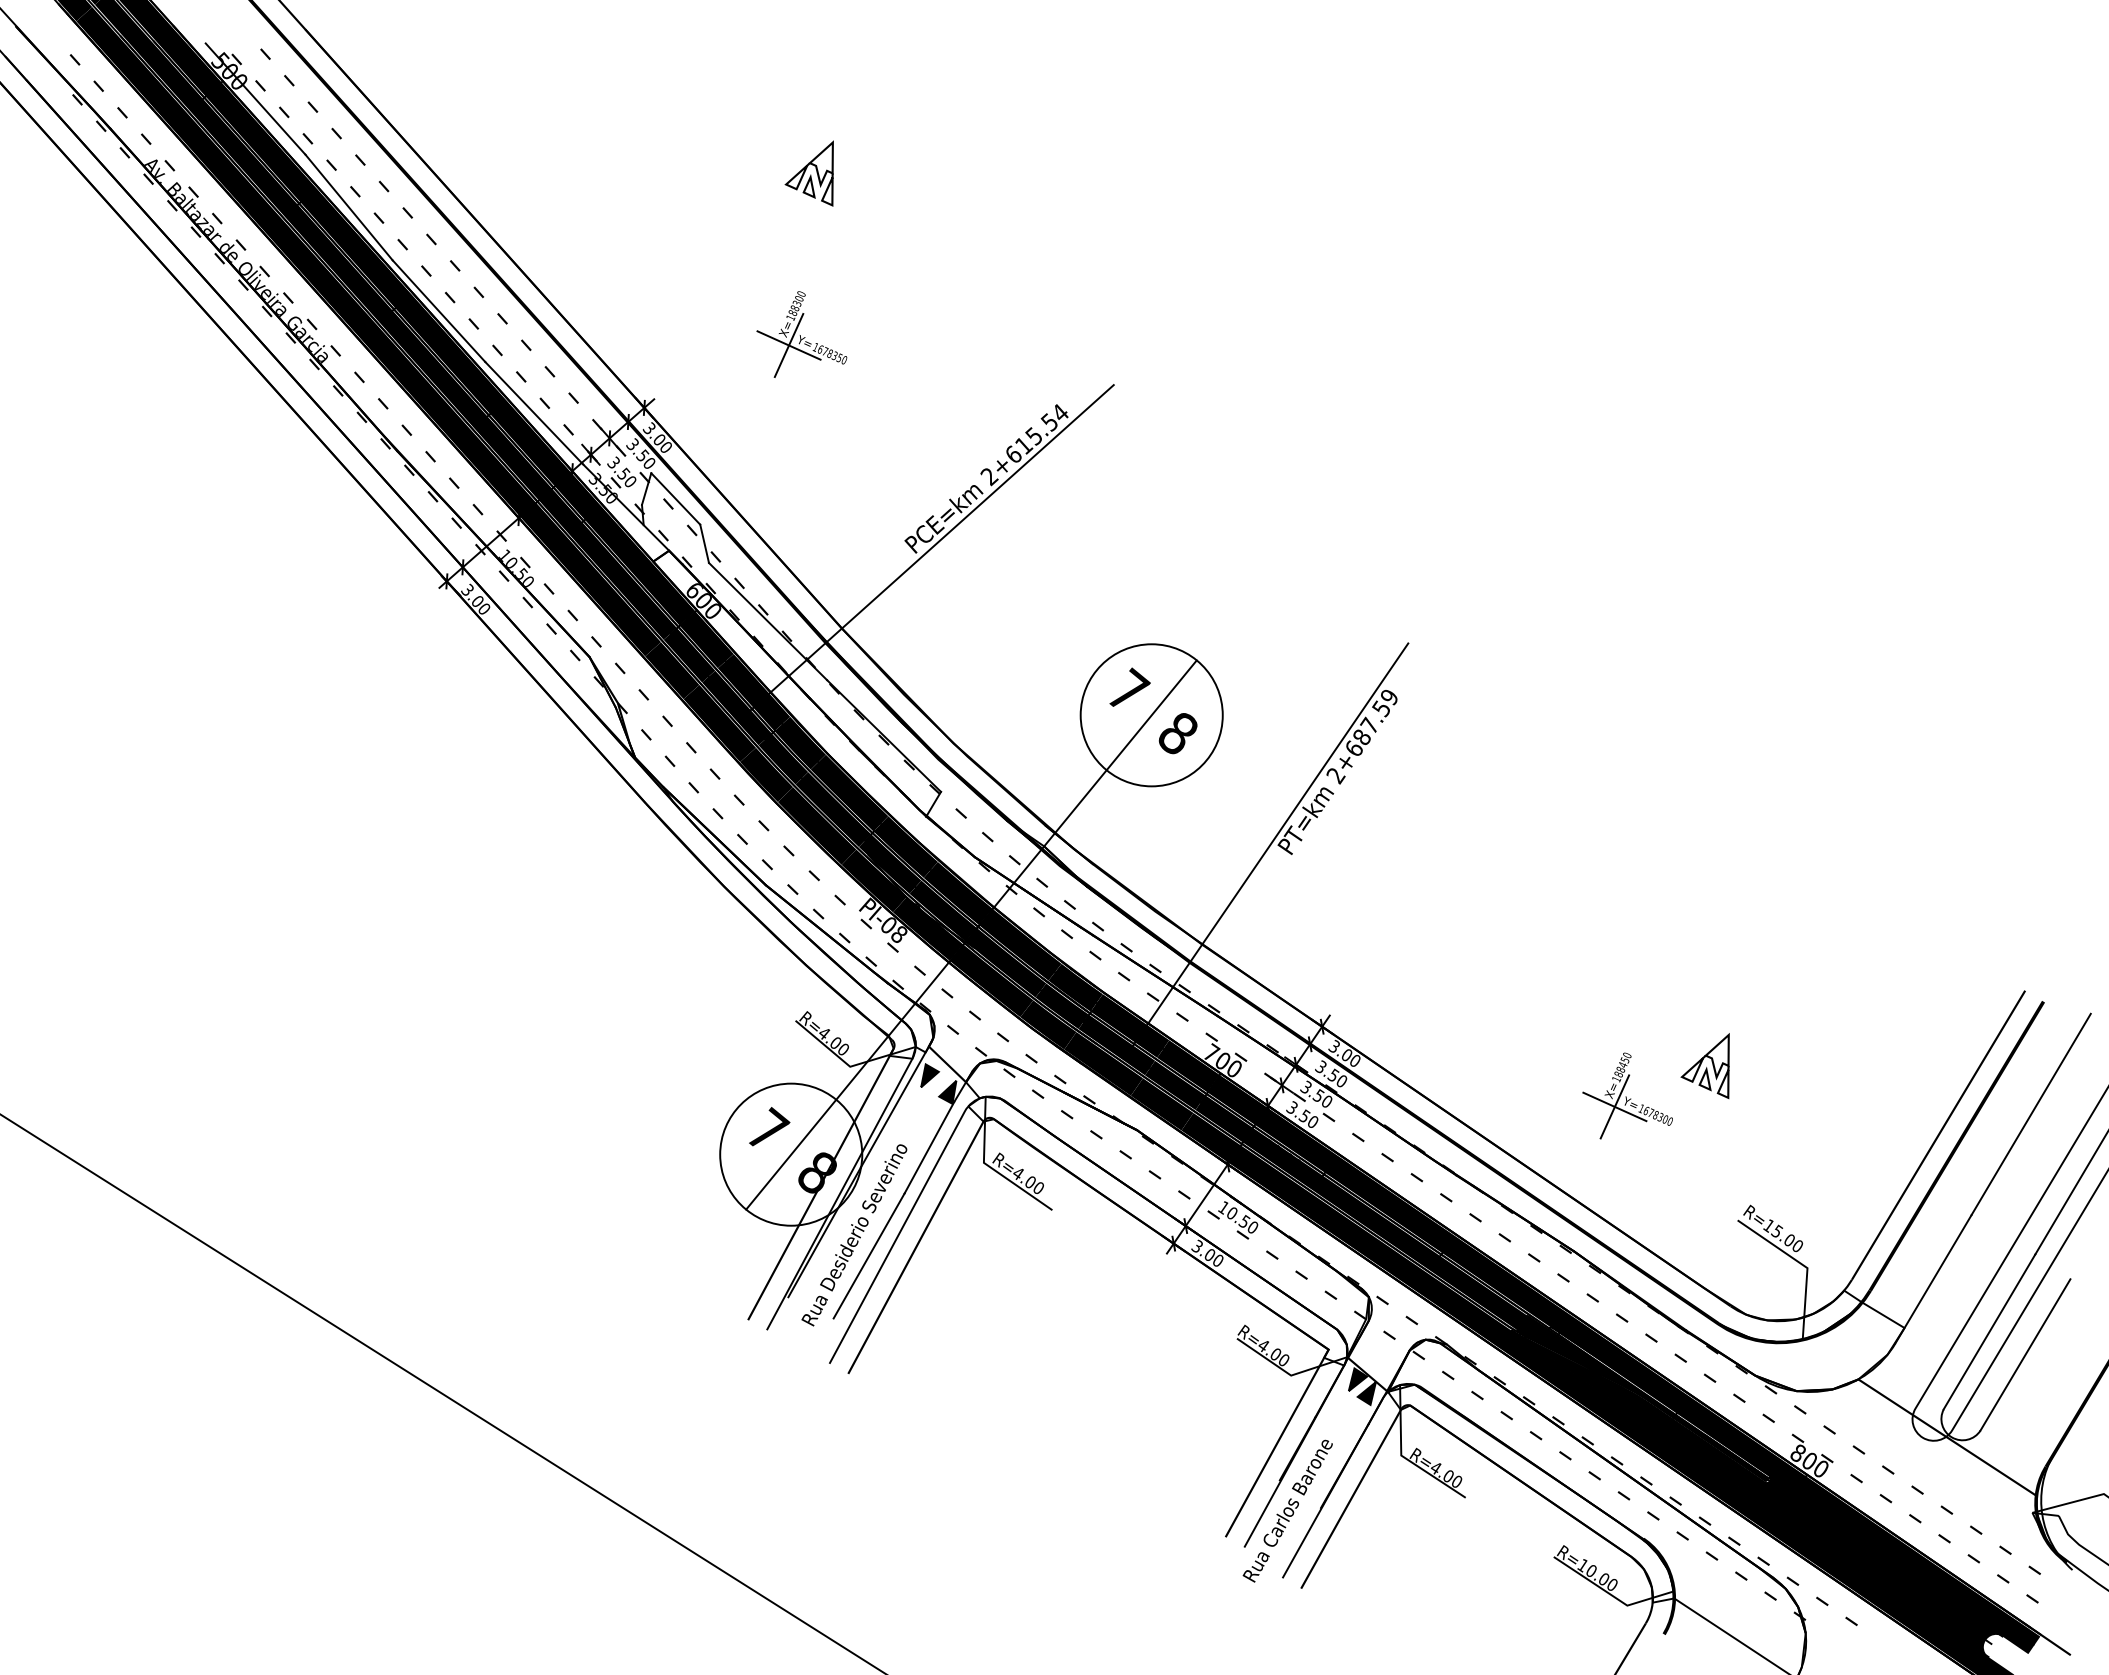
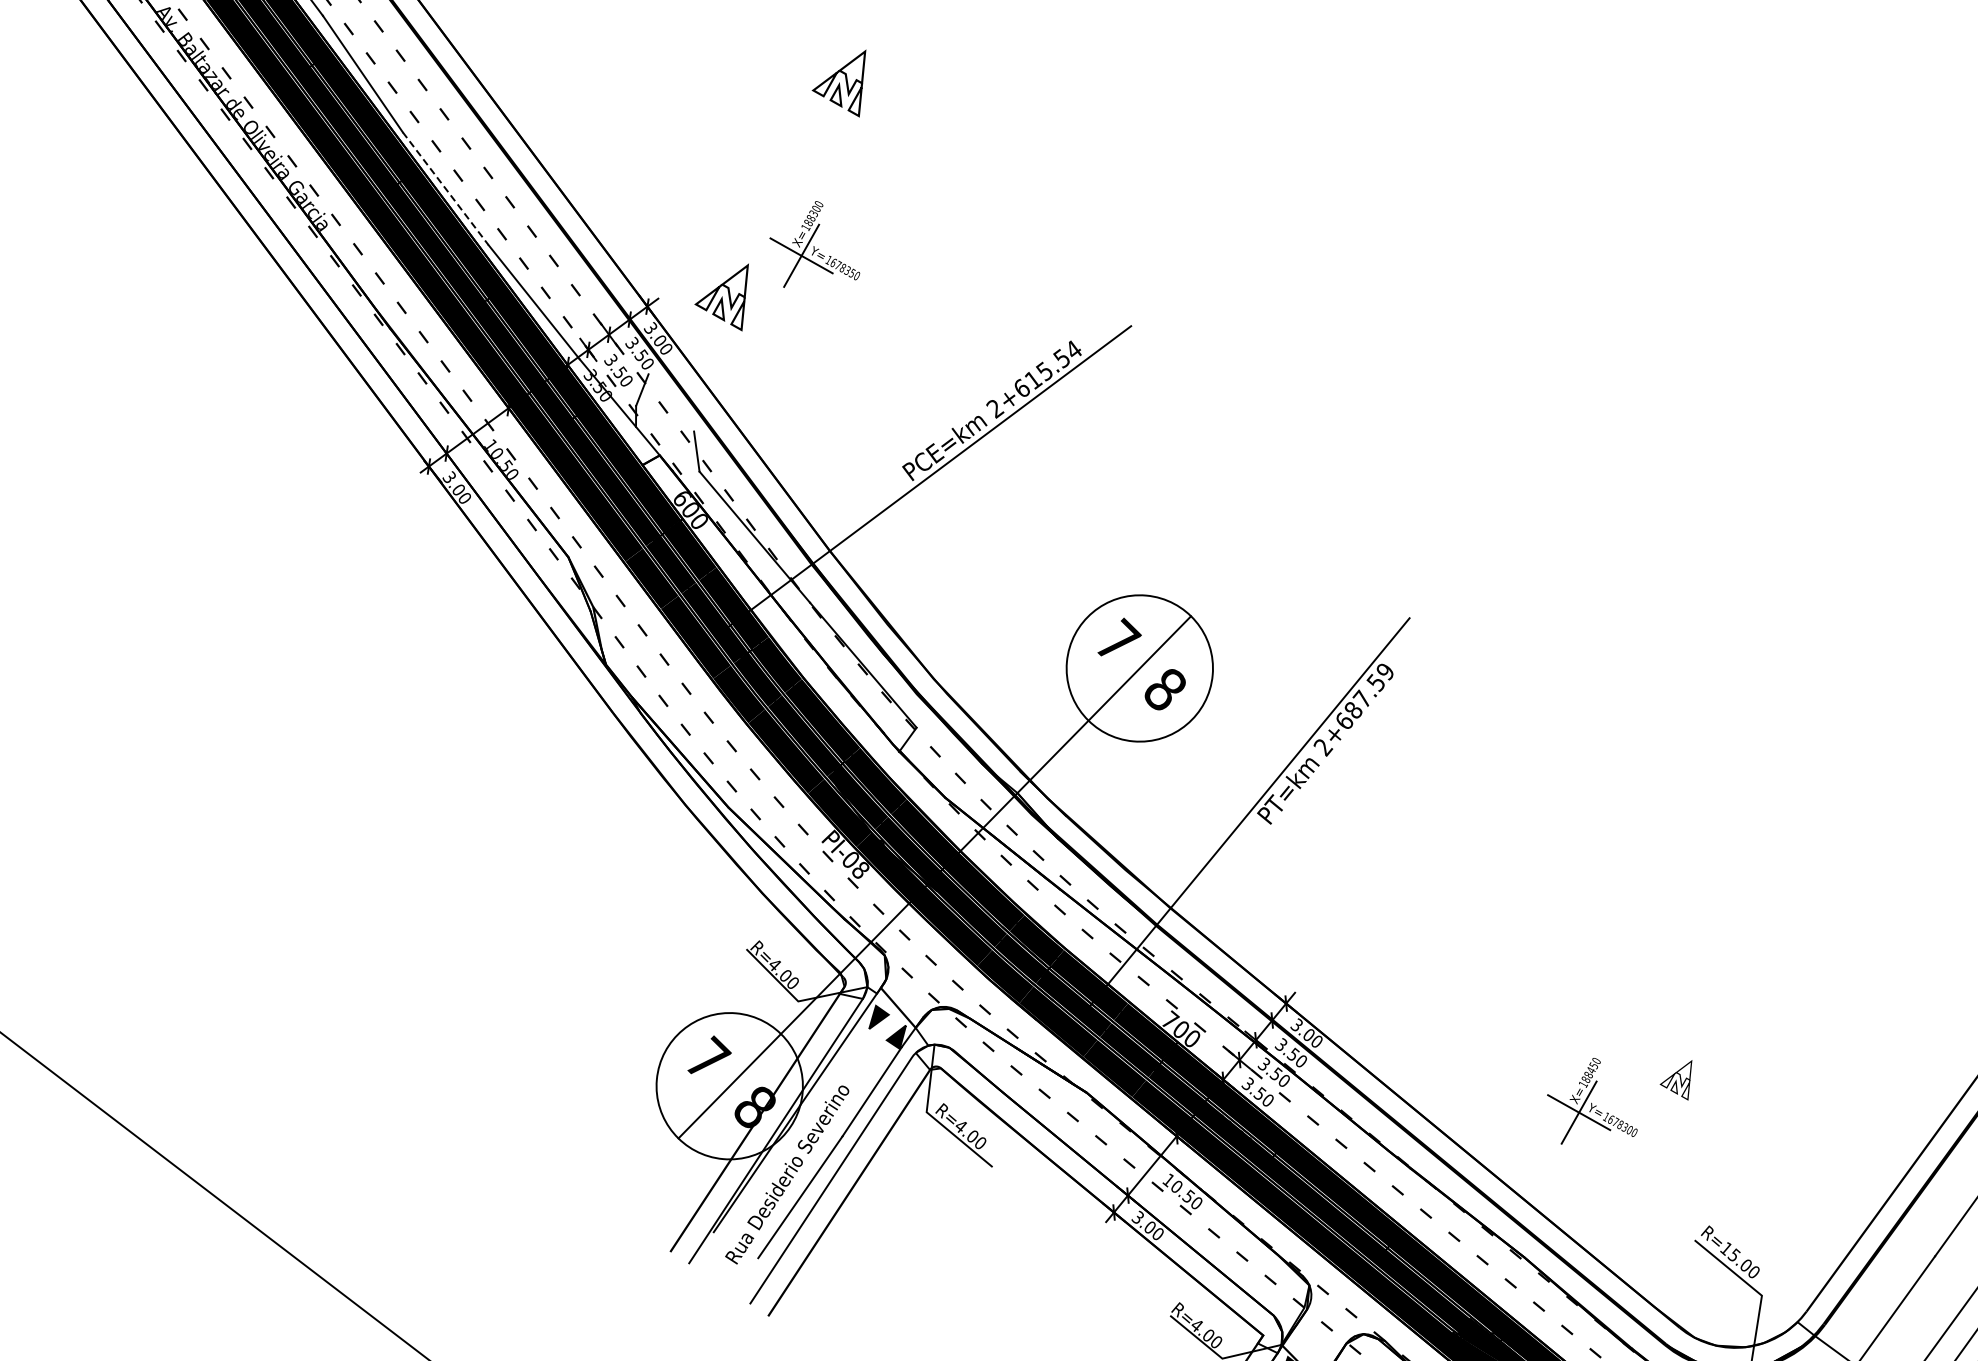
line: (439, 311) -> (446, 188), solid -> dashed
part: (713, 390) -> (719, 295), added
line: (675, 498) -> (671, 402), removed
part: (1704, 1065) -> (1674, 1078), size x0.6

